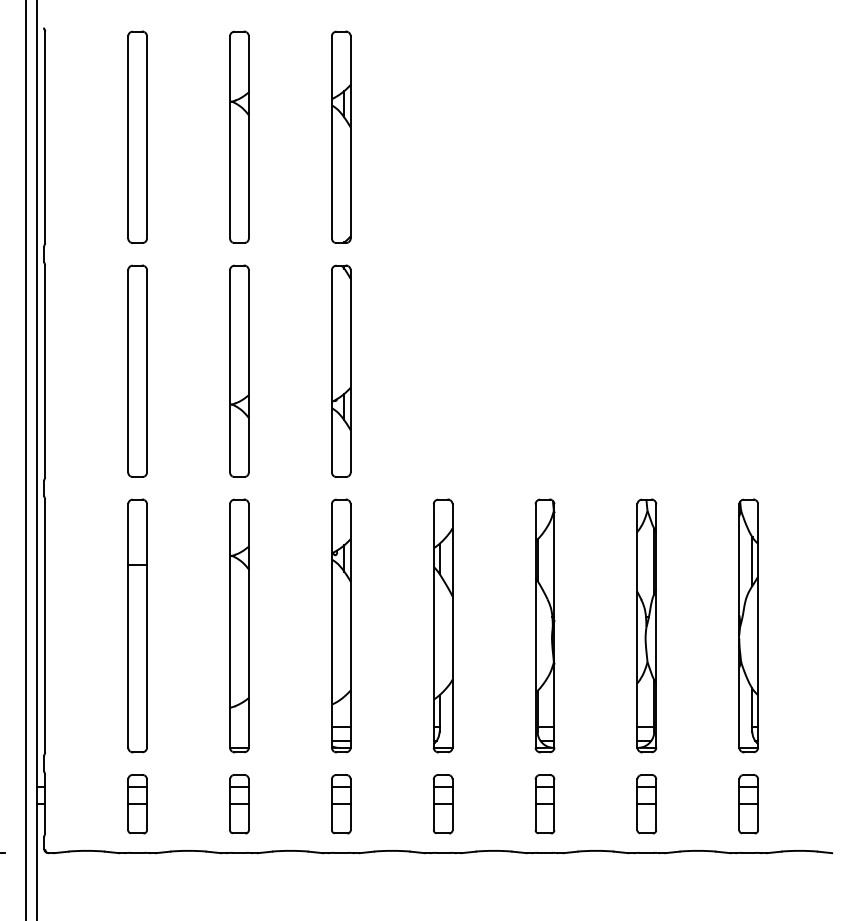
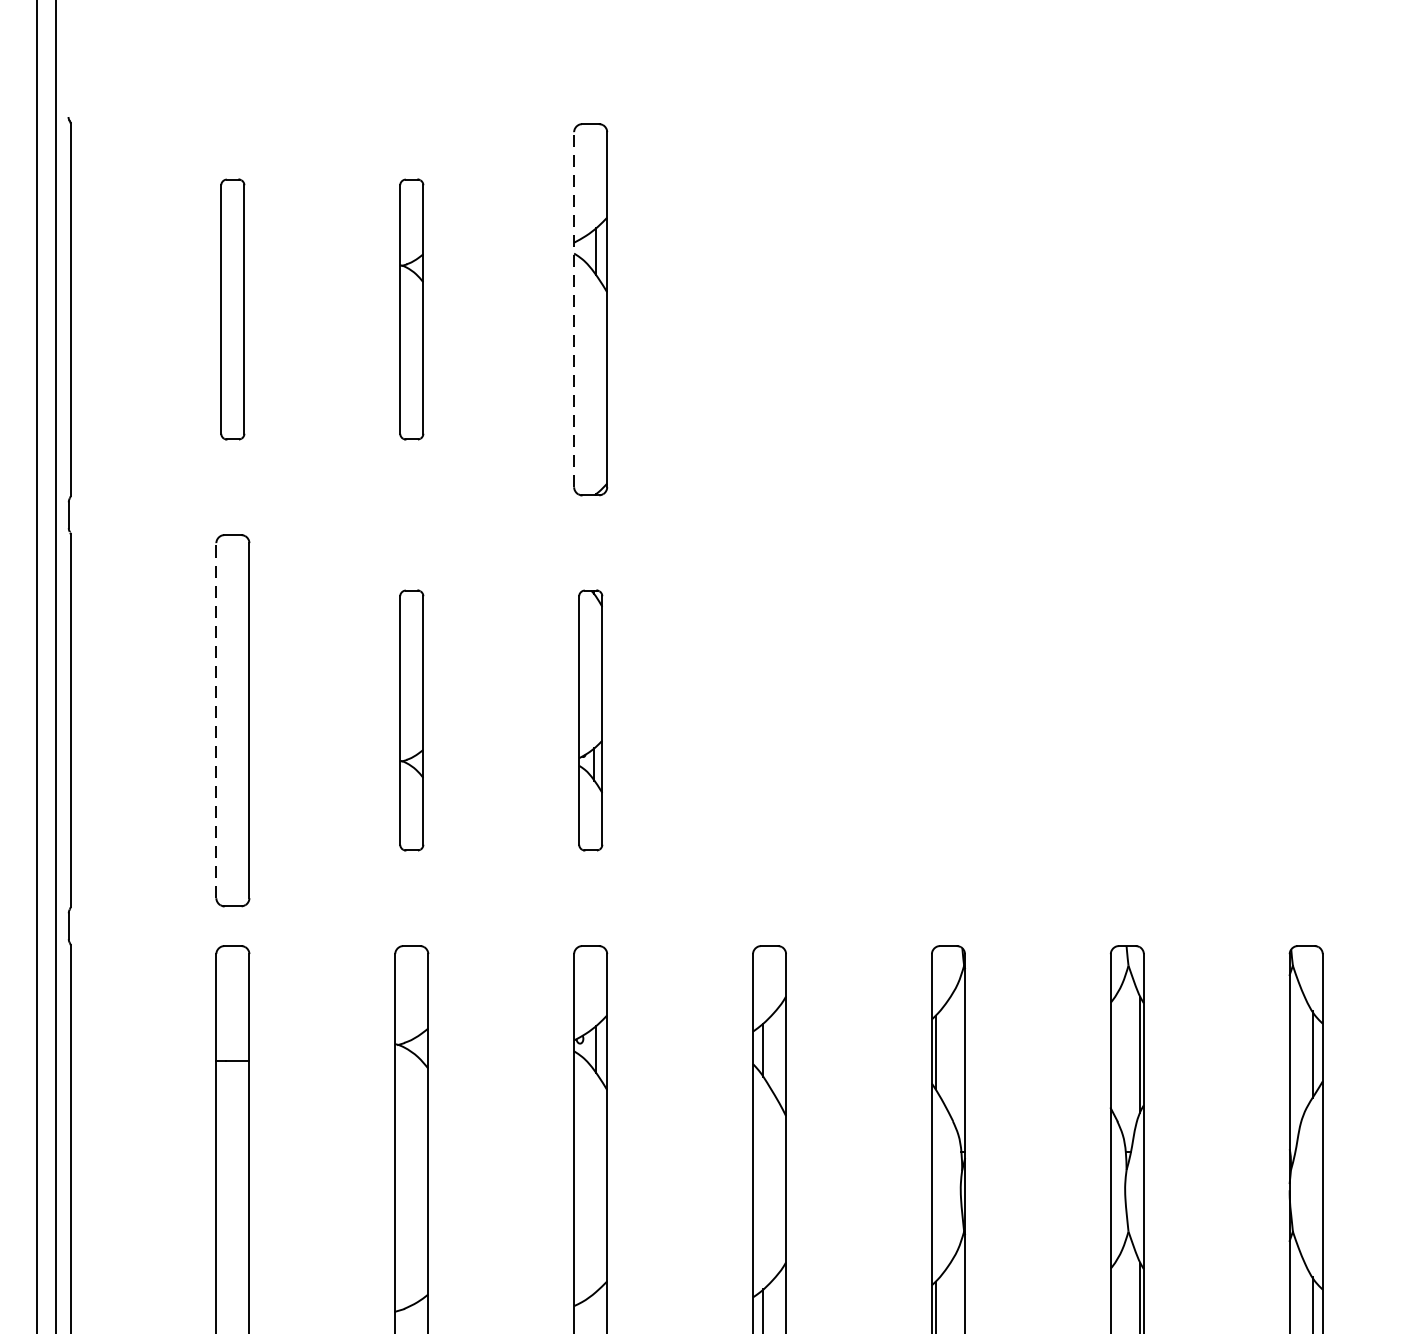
part: (137, 136) -> (232, 308), size x0.7
part: (239, 136) -> (411, 308), size x0.7
line: (331, 136) -> (573, 308), solid -> dashed
line: (128, 370) -> (216, 719), solid -> dashed
part: (239, 370) -> (411, 719), size x0.7
part: (341, 370) -> (590, 719), size x0.7

